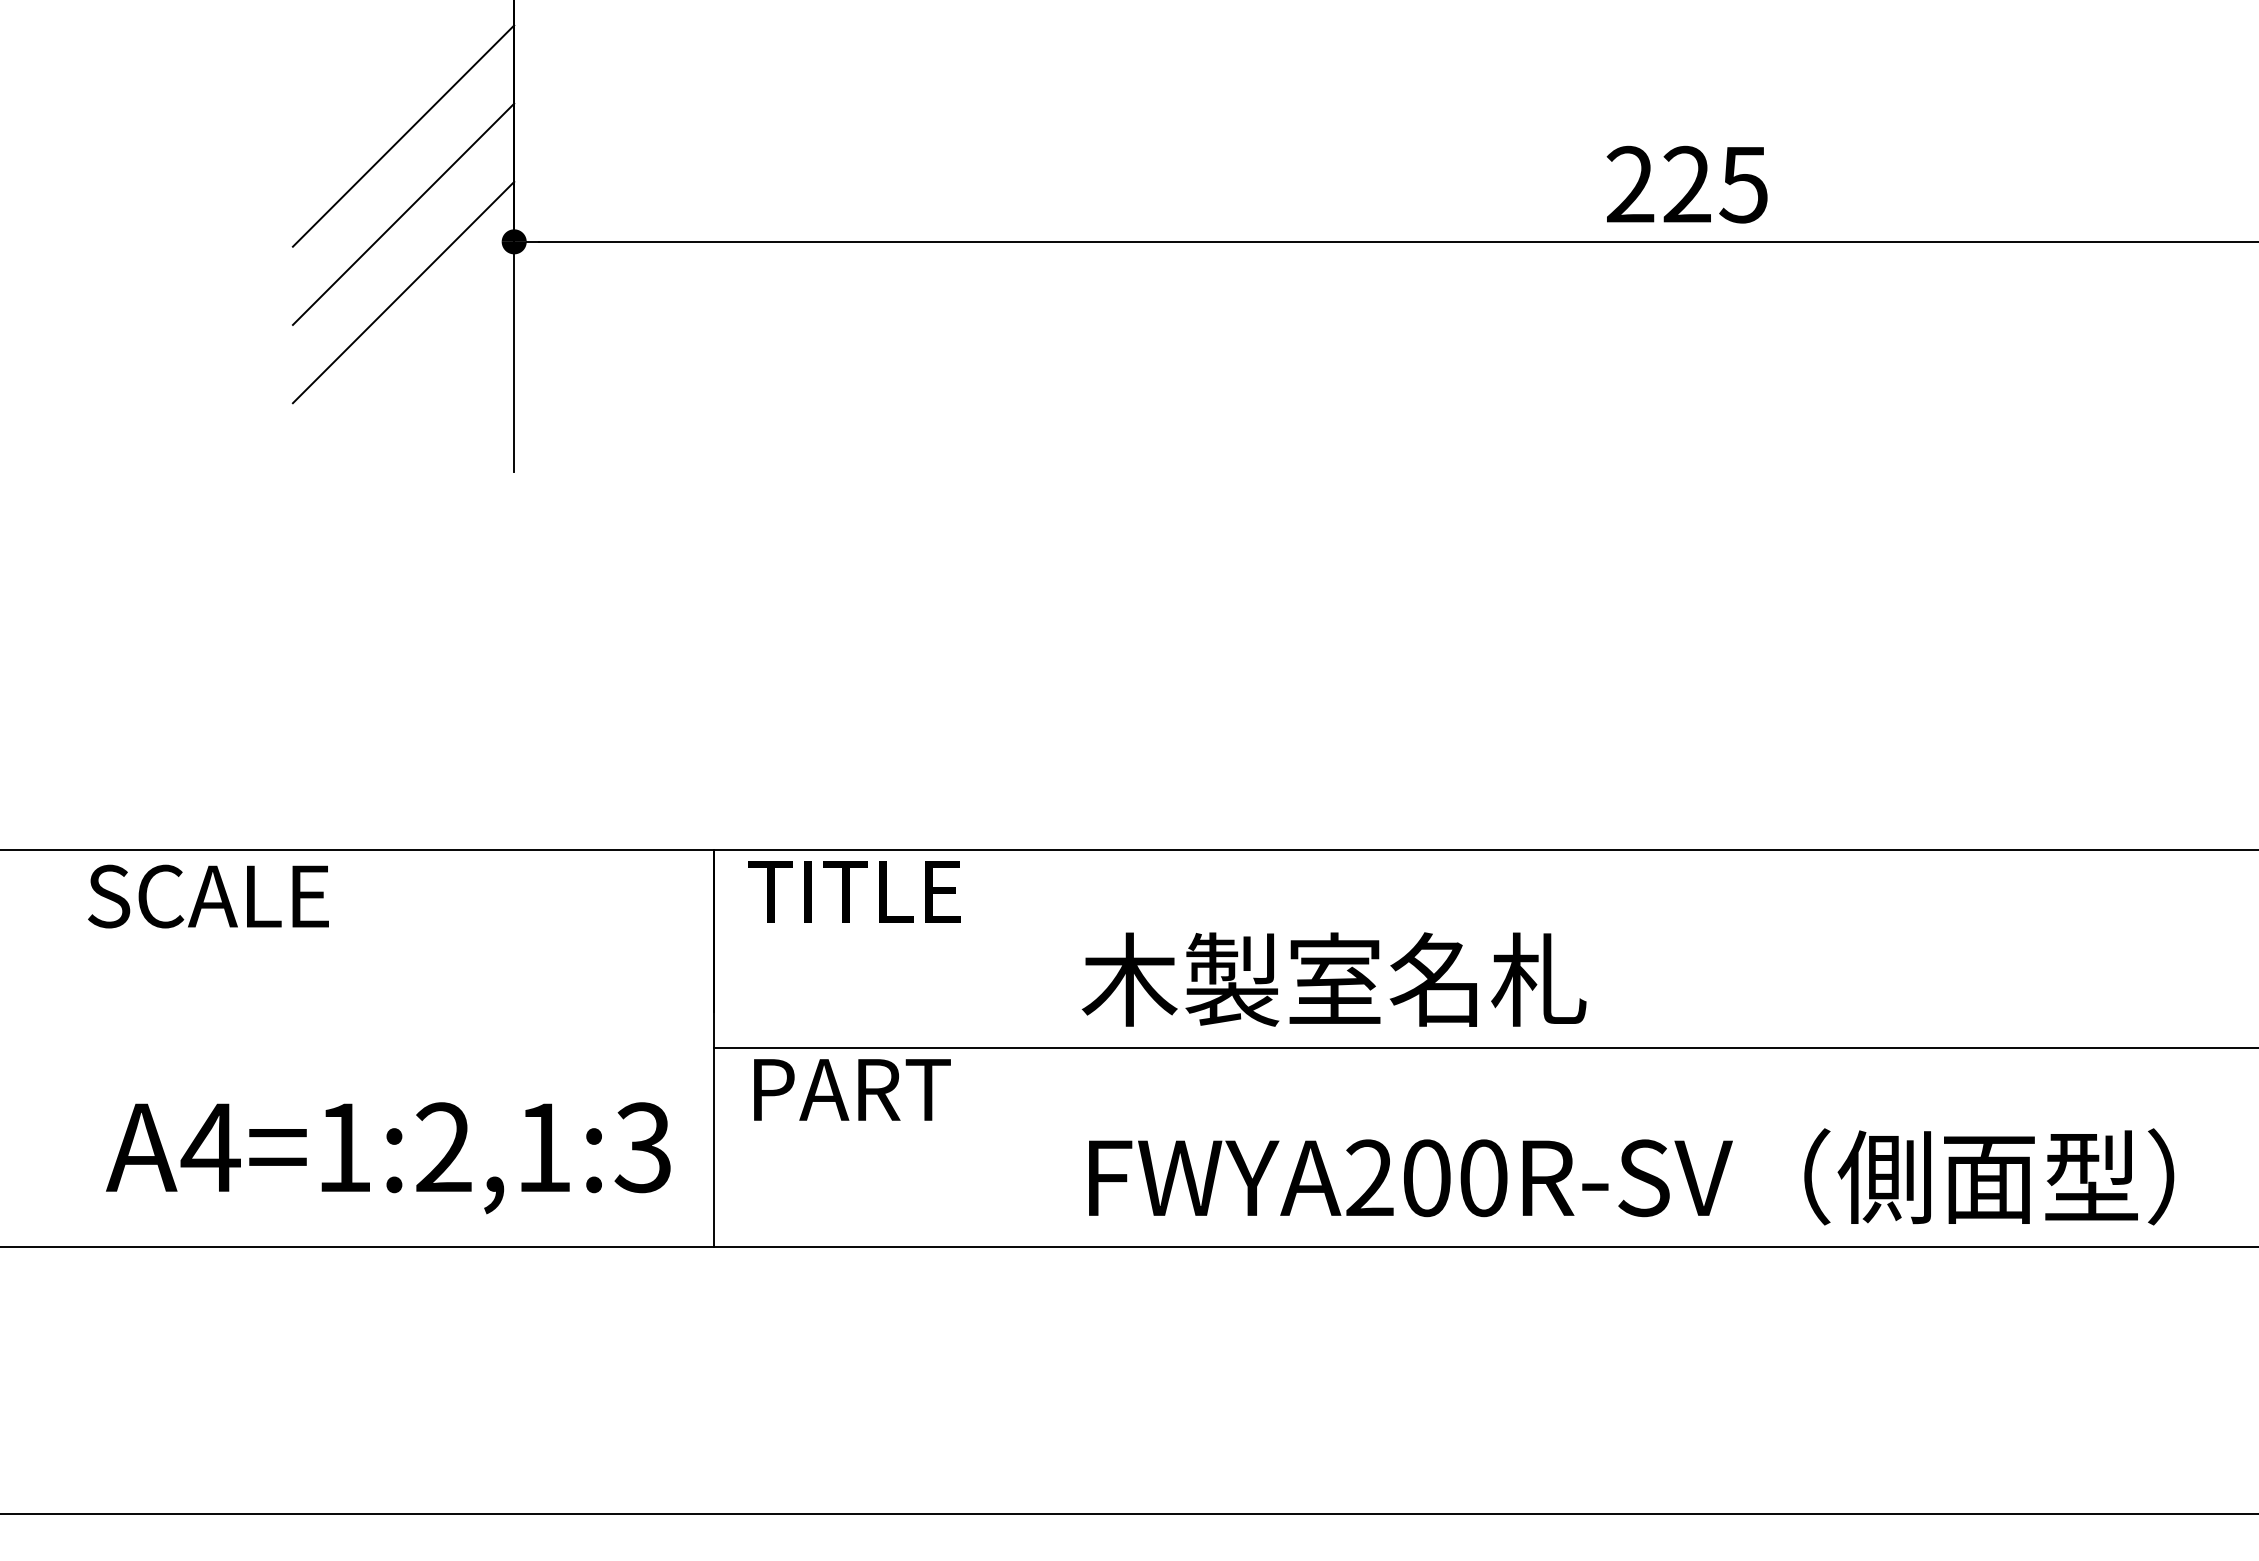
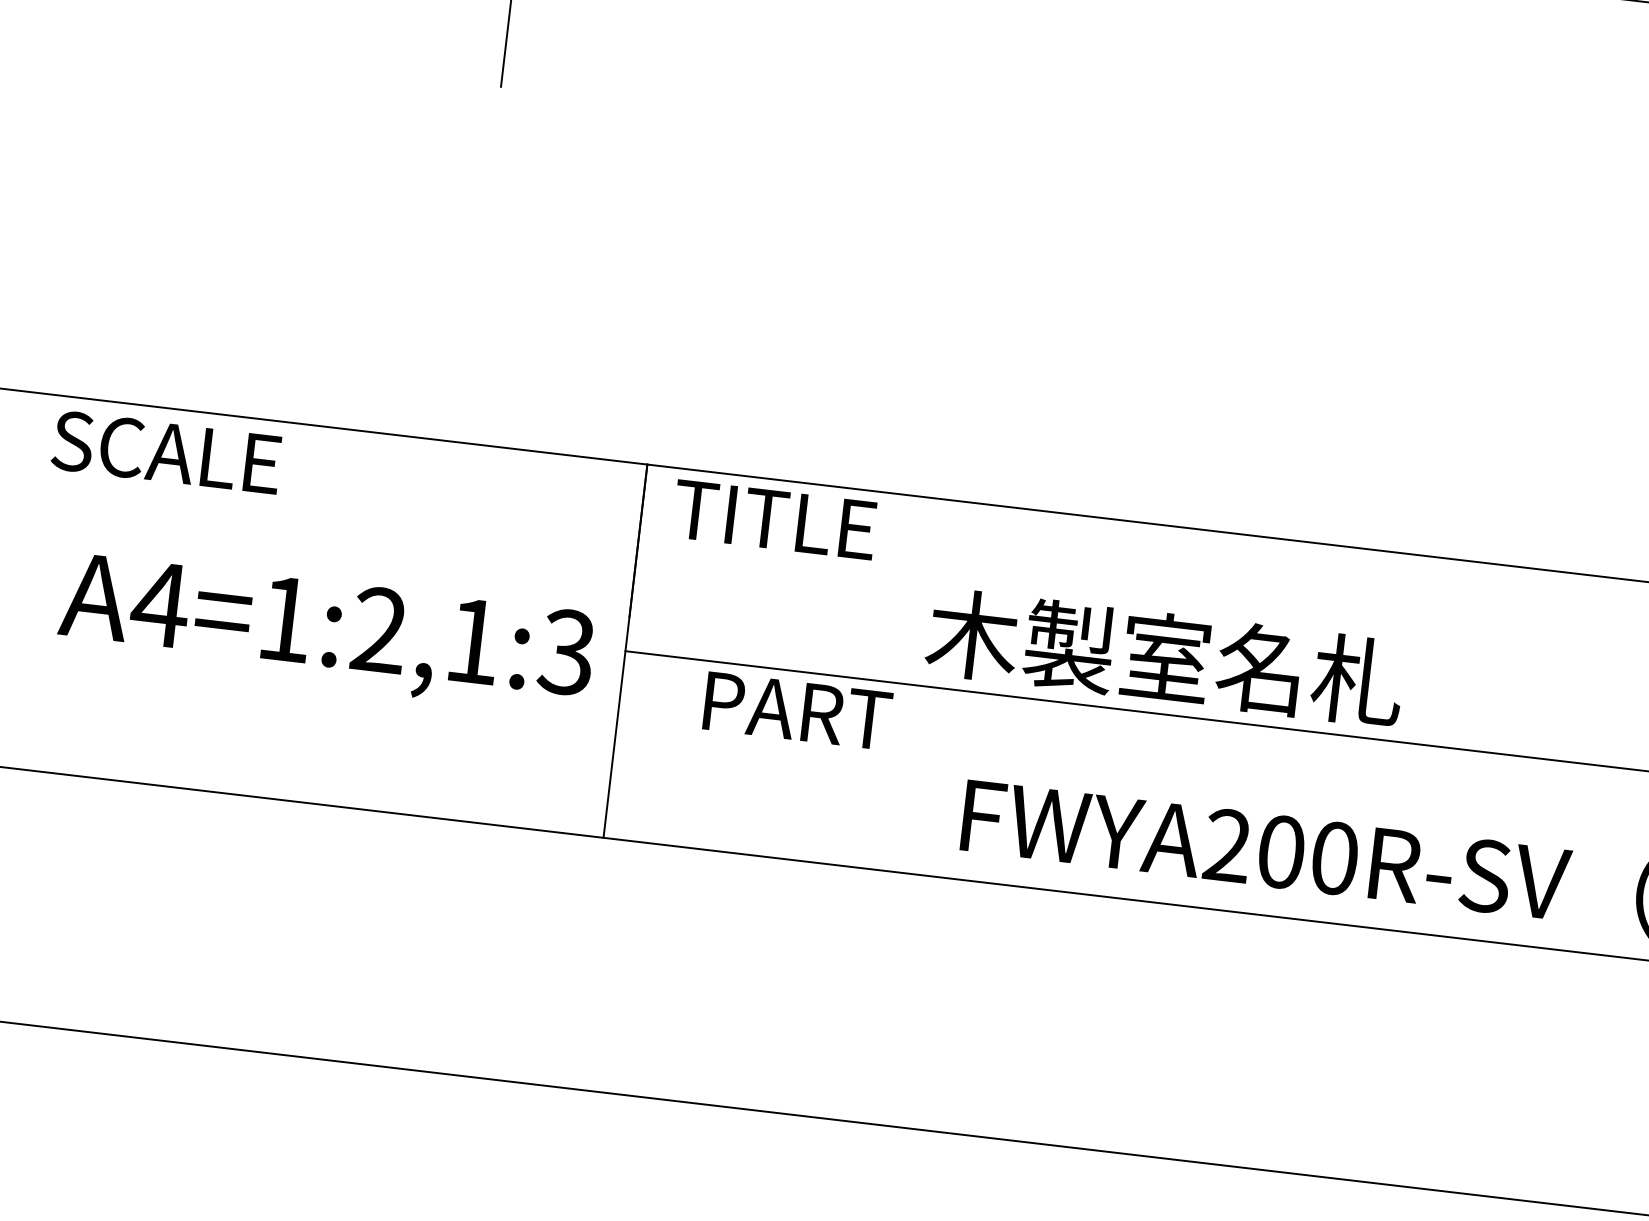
text: (1333, 979) -> (1164, 657), moved
text: (852, 1089) -> (797, 710), moved
text: (388, 1158) -> (326, 634), moved

